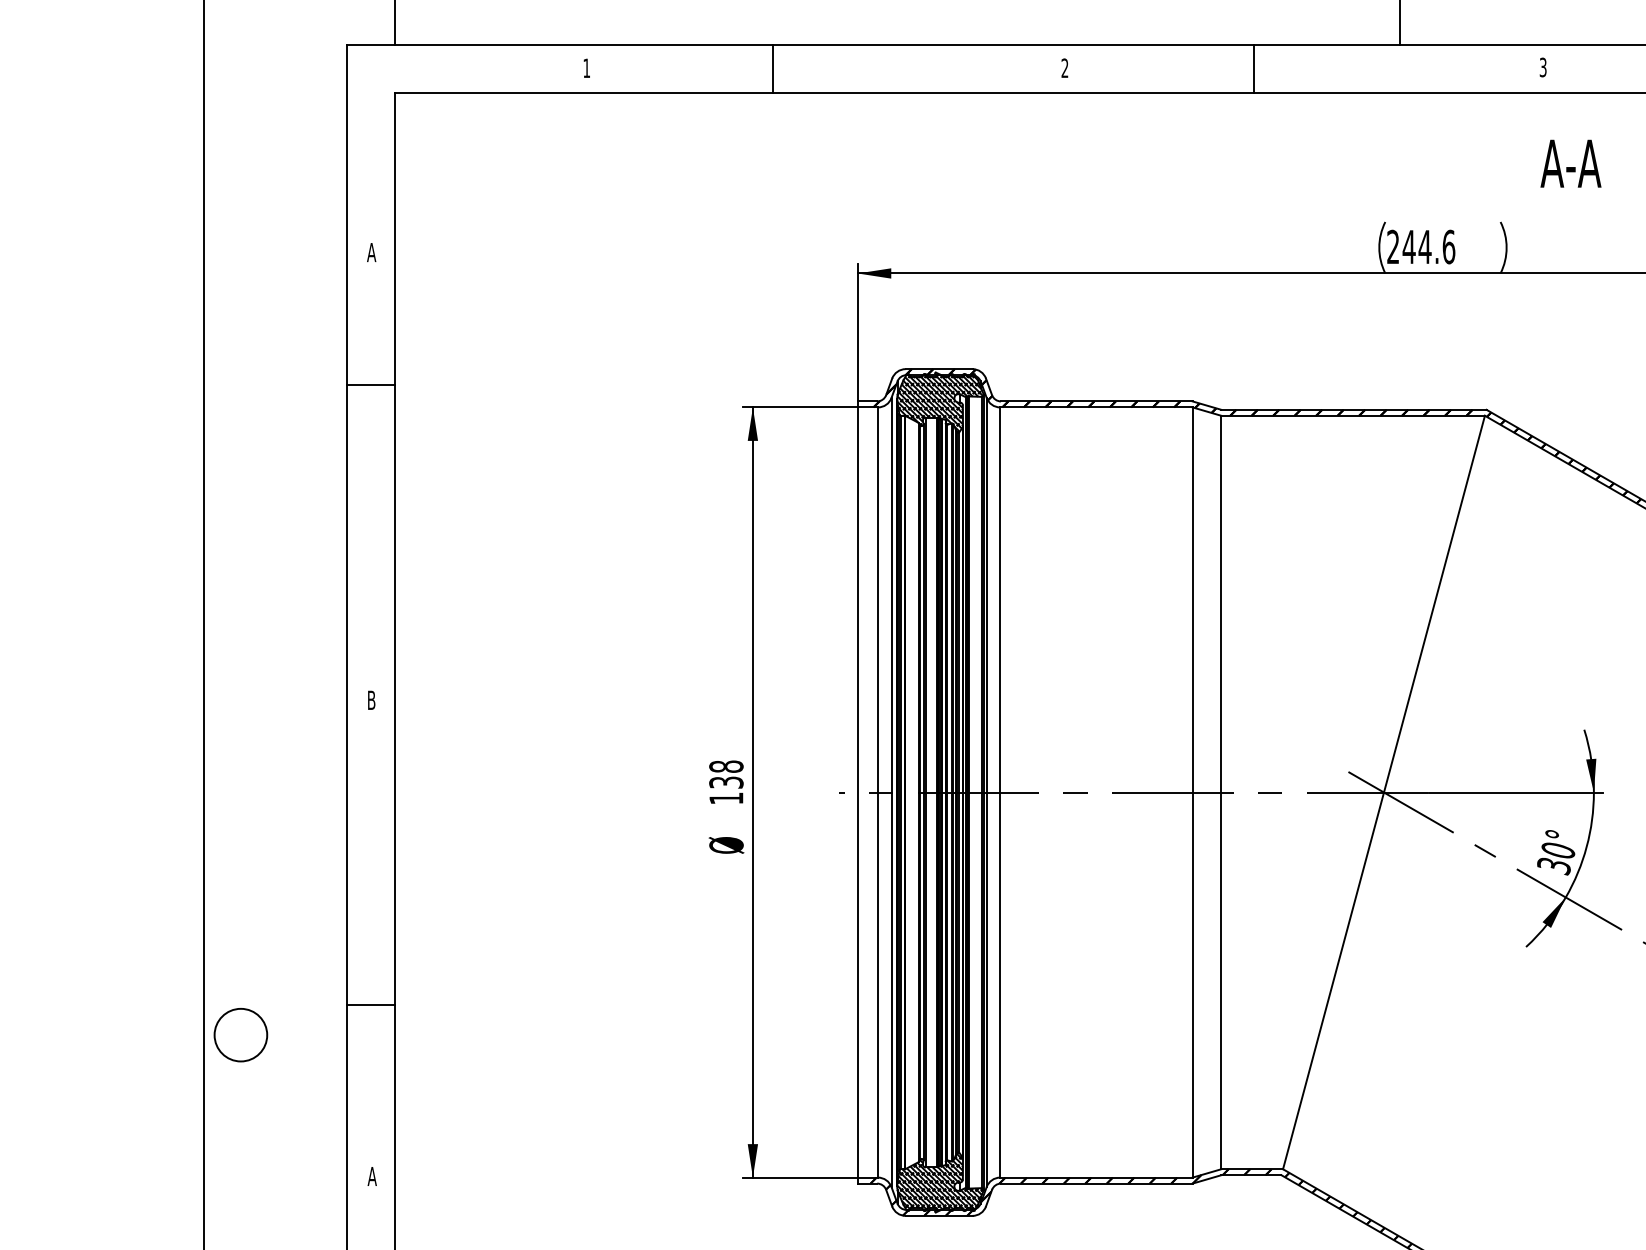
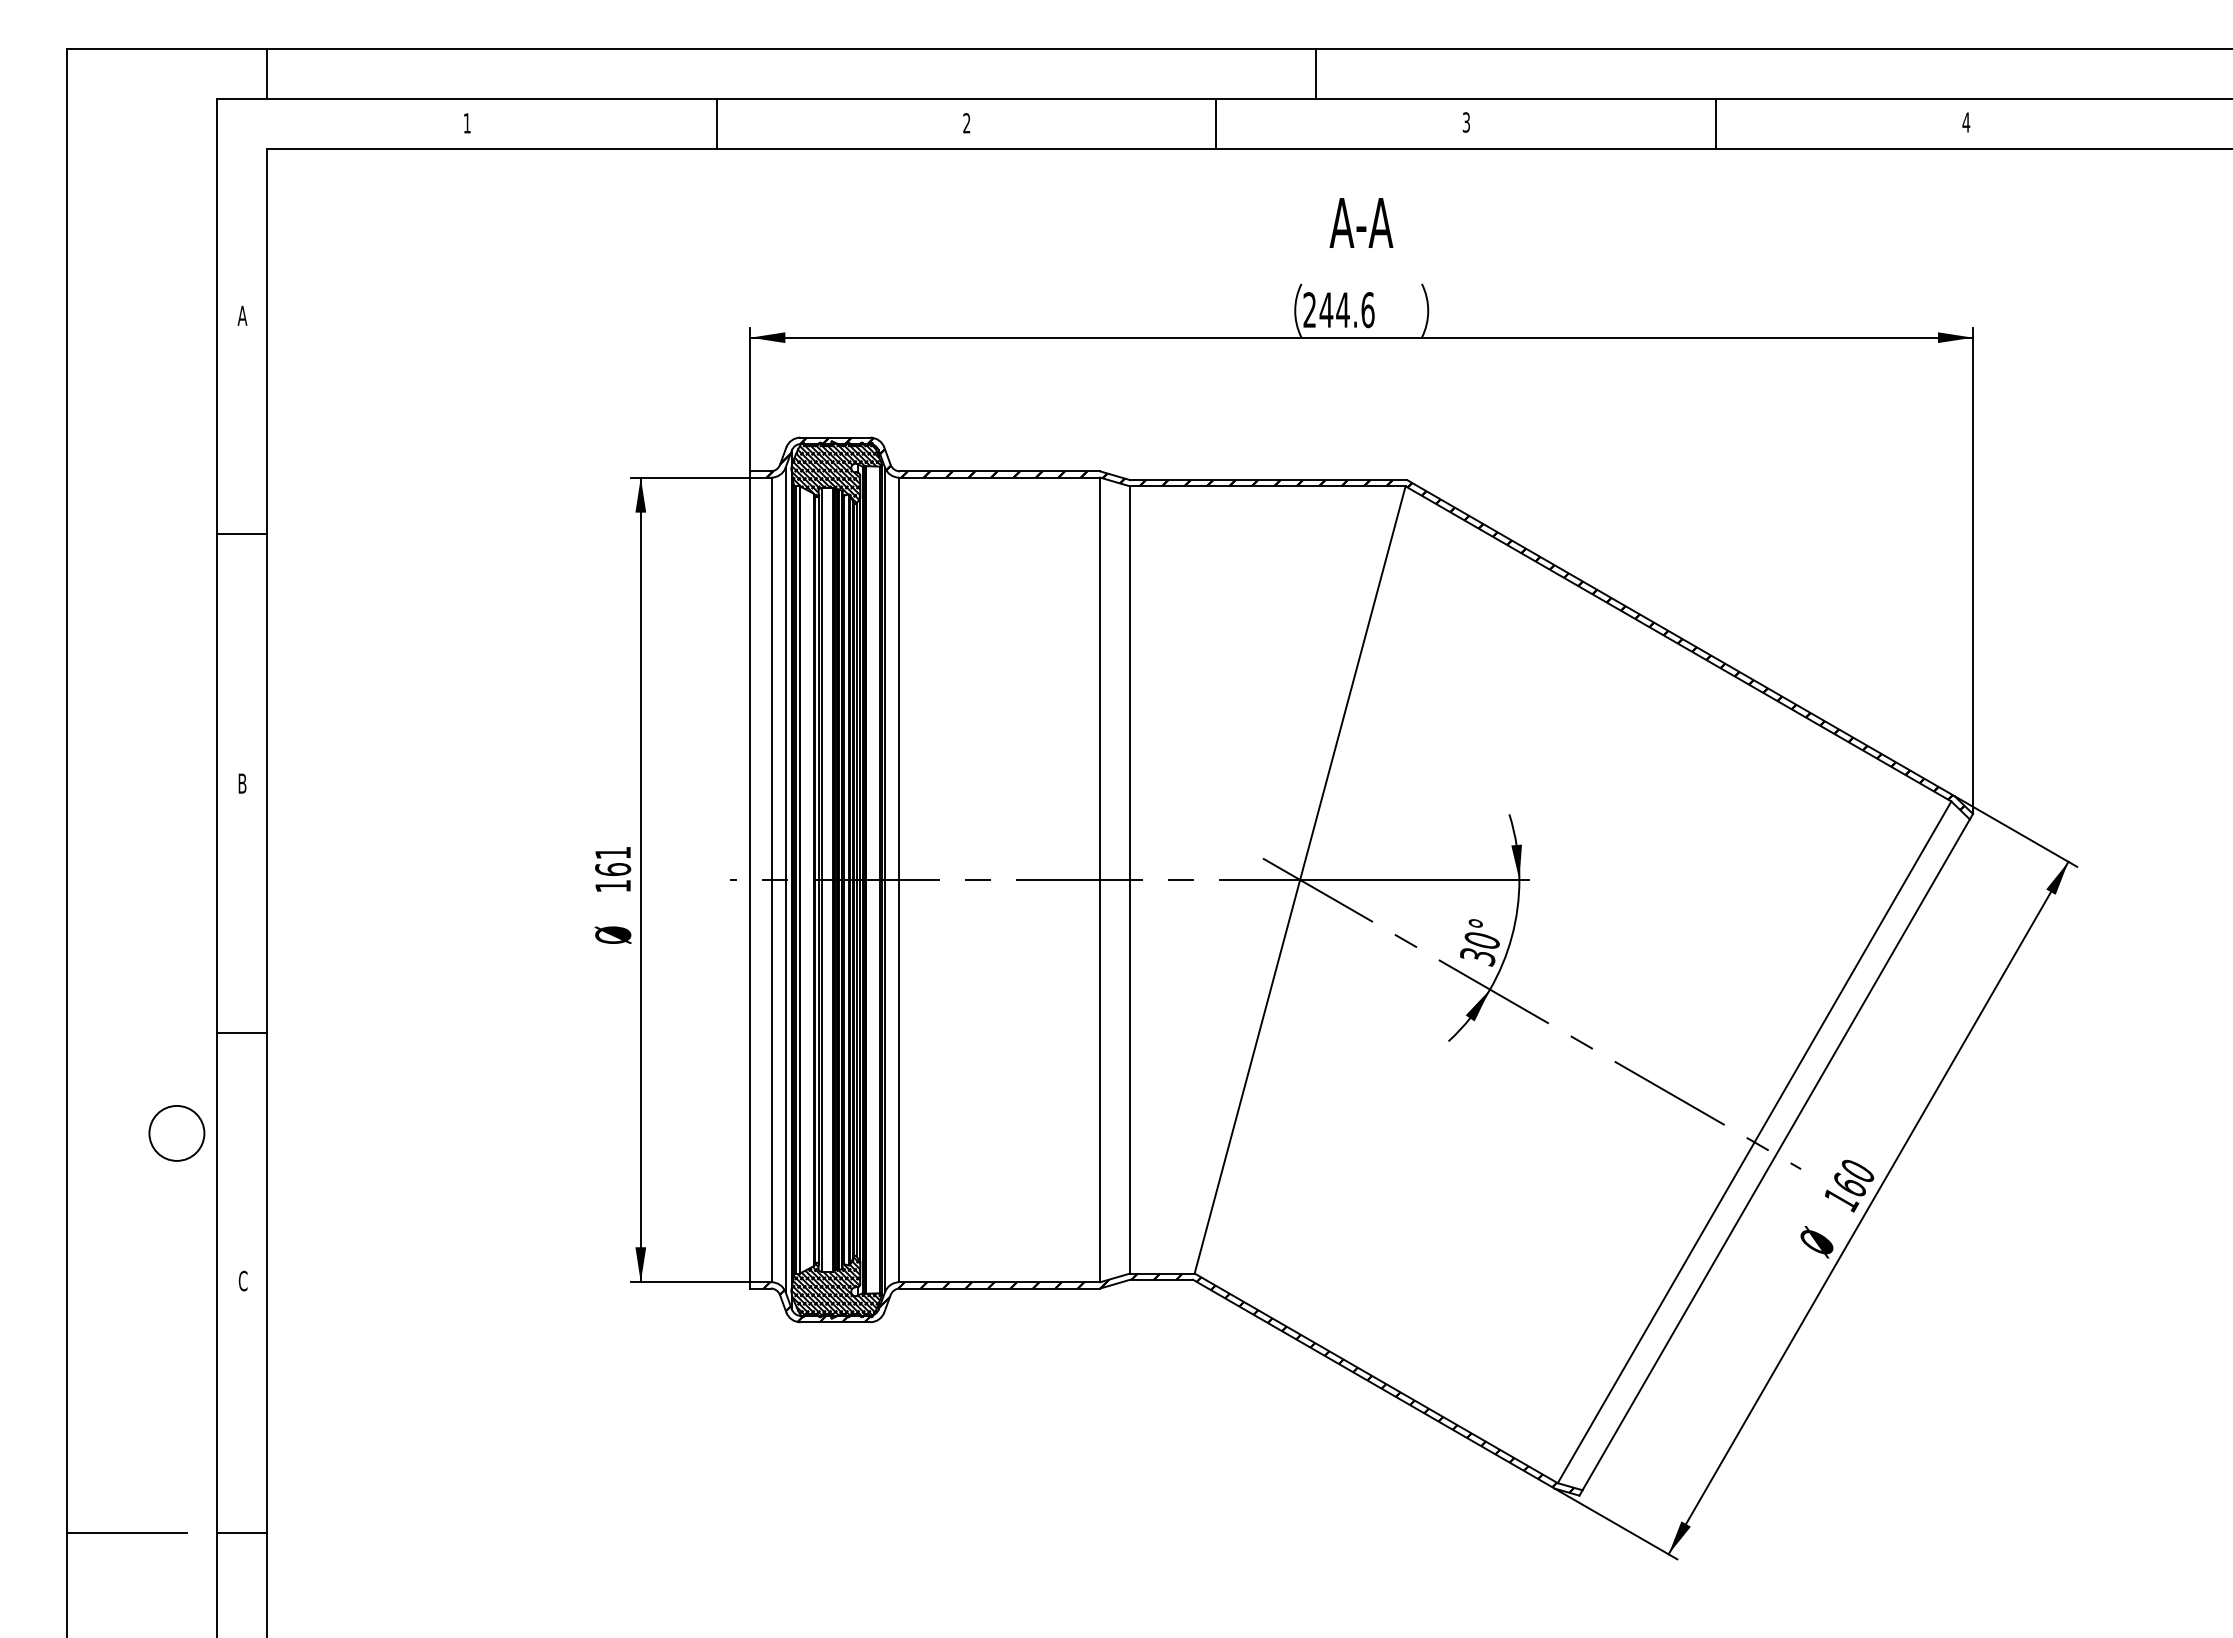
line: (772, 68) -> (716, 123), moved
line: (1254, 68) -> (1216, 123), moved
text: (1571, 163) -> (1361, 222), moved
line: (370, 385) -> (241, 533), moved
text: (726, 773) -> (613, 860), 138 -> 161
line: (370, 1004) -> (241, 1033), moved
circle: (240, 1035) -> (176, 1133), moved
text: (371, 1175) -> (242, 1280), A -> C

